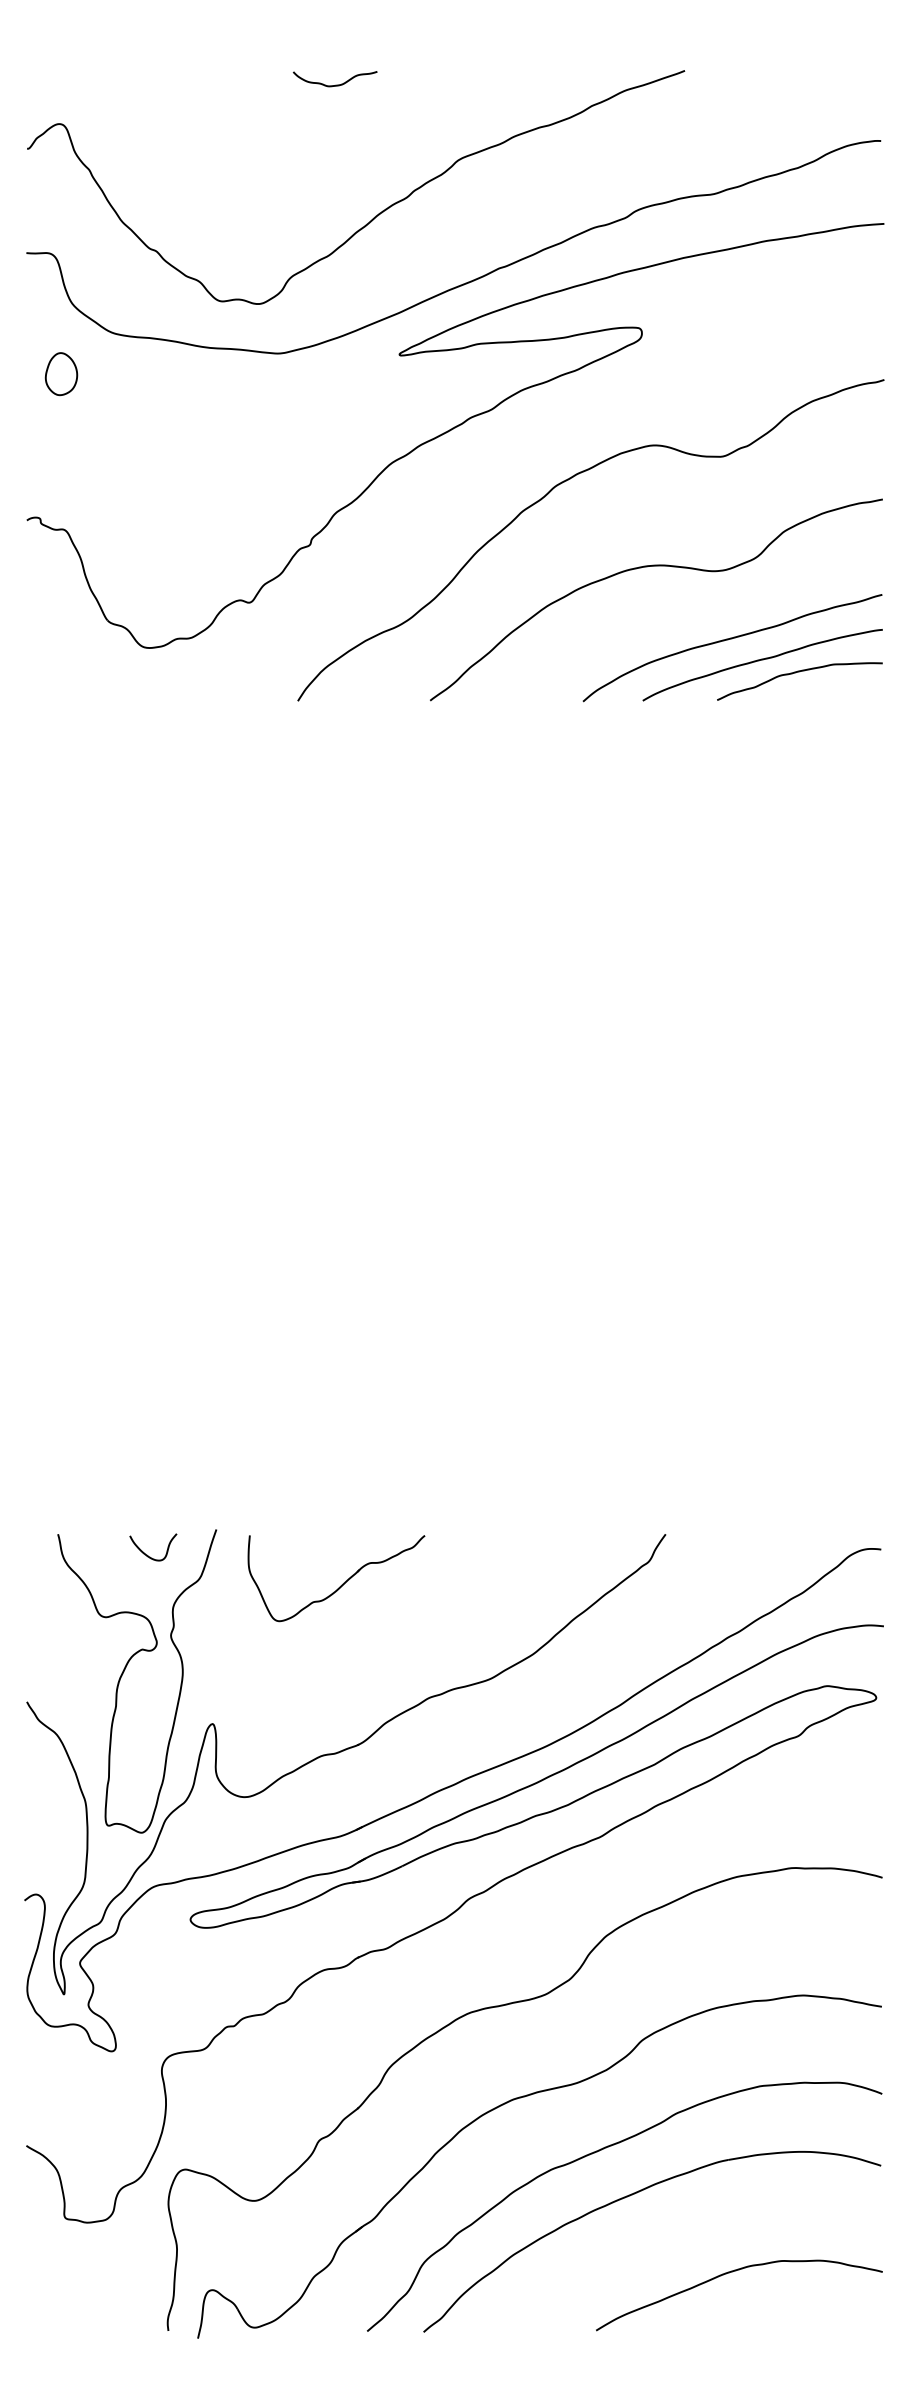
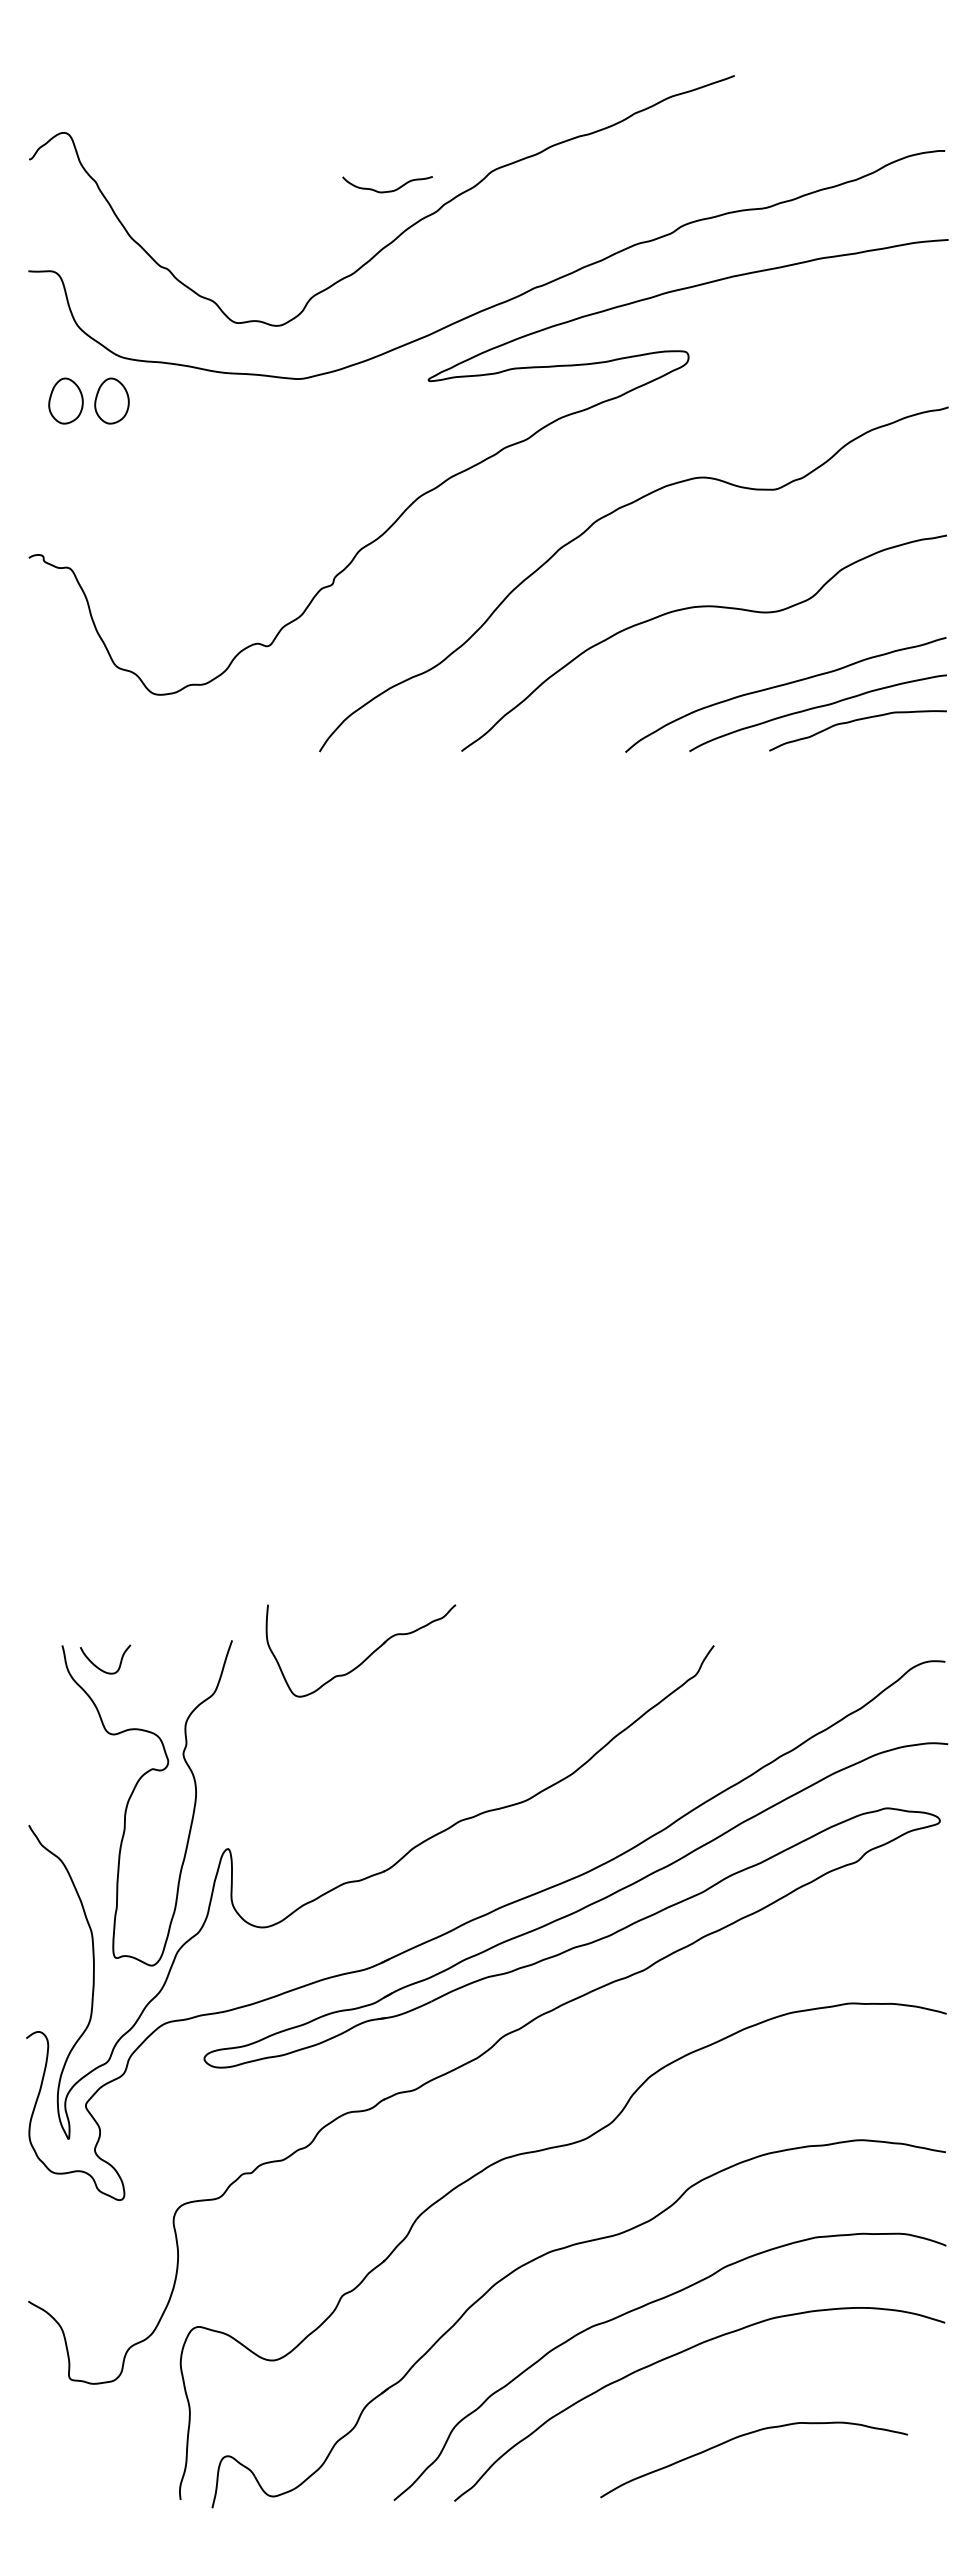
curve: (336, 84) -> (388, 190), moved
part: (103, 373) -> (111, 400), added
curve: (147, 1554) -> (99, 1667), moved
part: (342, 1583) -> (367, 1656), moved
curve: (732, 2272) -> (746, 2435), moved

